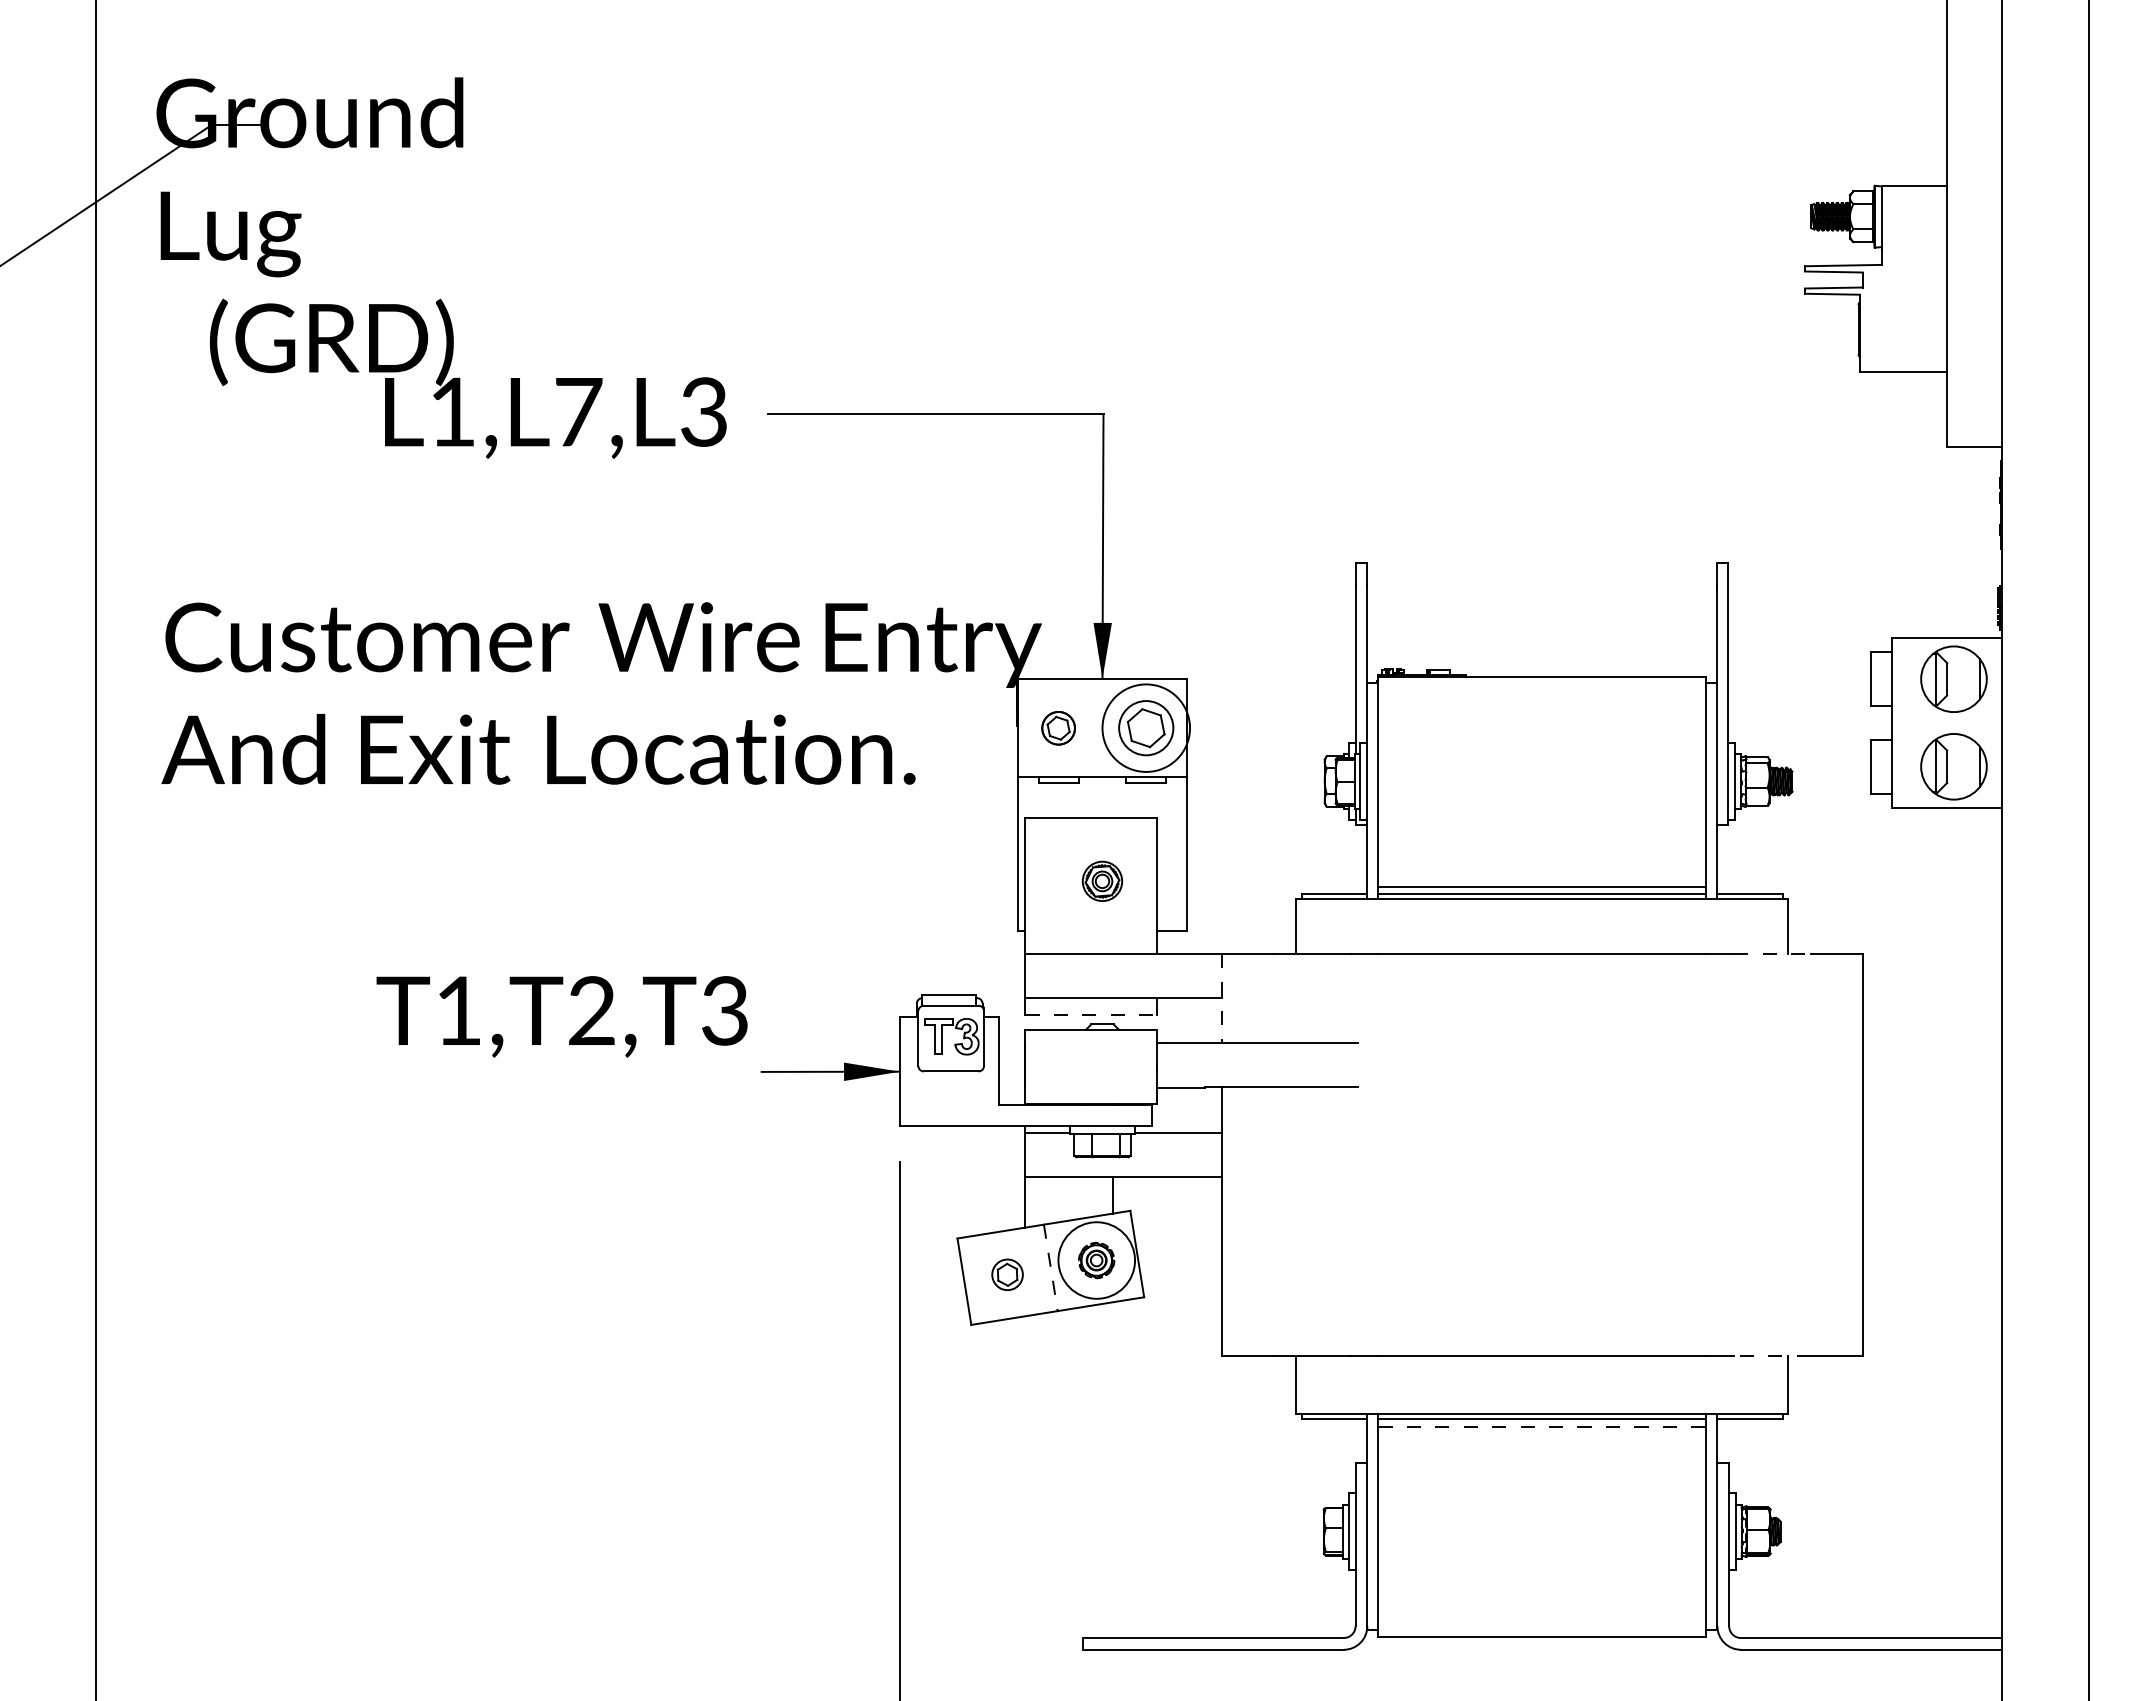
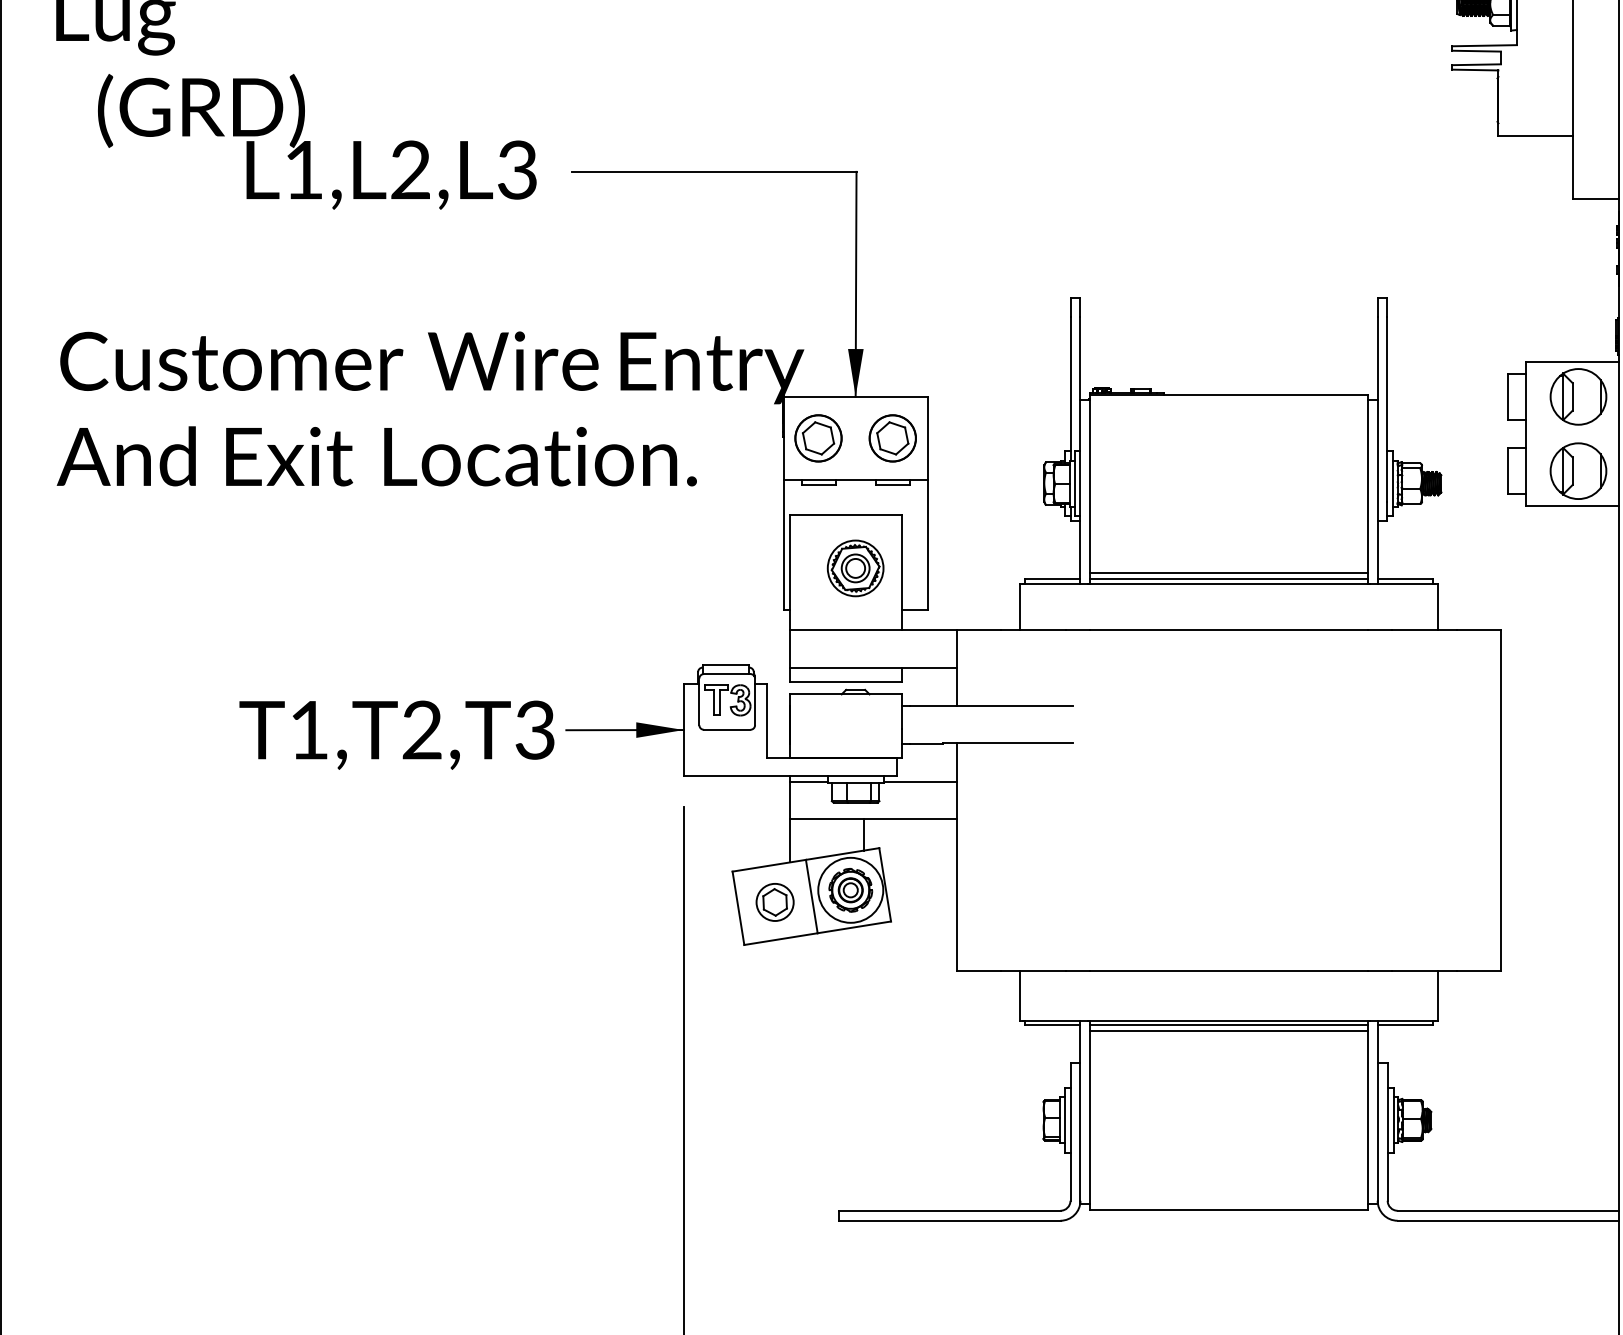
text: (578, 411) -> (410, 169), L1,L7,L3 -> L1,L2,L3
circle: (1145, 727) -> (892, 437), size x0.62
part: (1058, 728) -> (818, 438), size x1.67
part: (1102, 881) -> (855, 568), size x1.67
line: (1772, 953) -> (1424, 629), dashed -> solid
line: (1222, 998) -> (957, 667), dashed -> solid
line: (1090, 1014) -> (845, 681), dashed -> solid
text: (561, 1016) -> (396, 734), moved
part: (1096, 1260) -> (850, 890), size x1.43
line: (1050, 1267) -> (811, 896), dashed -> solid
part: (1007, 1274) -> (775, 902), size x1.43
line: (1771, 1355) -> (1423, 970), dashed -> solid
line: (1542, 1426) -> (1229, 1031), dashed -> solid

